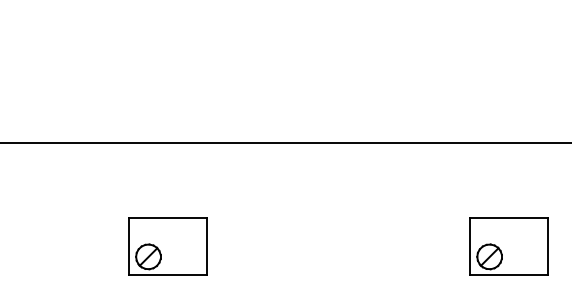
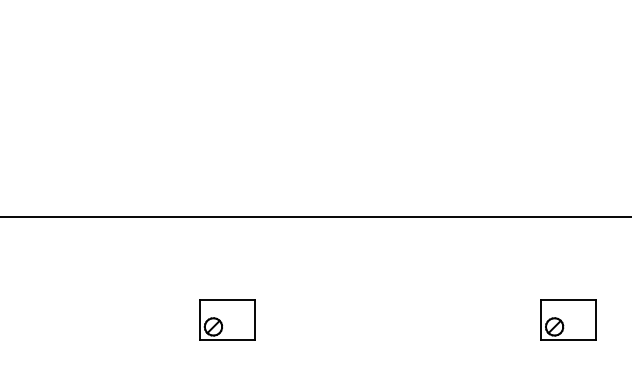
part: (167, 246) -> (226, 319), size x0.7
part: (508, 246) -> (567, 319), size x0.7

